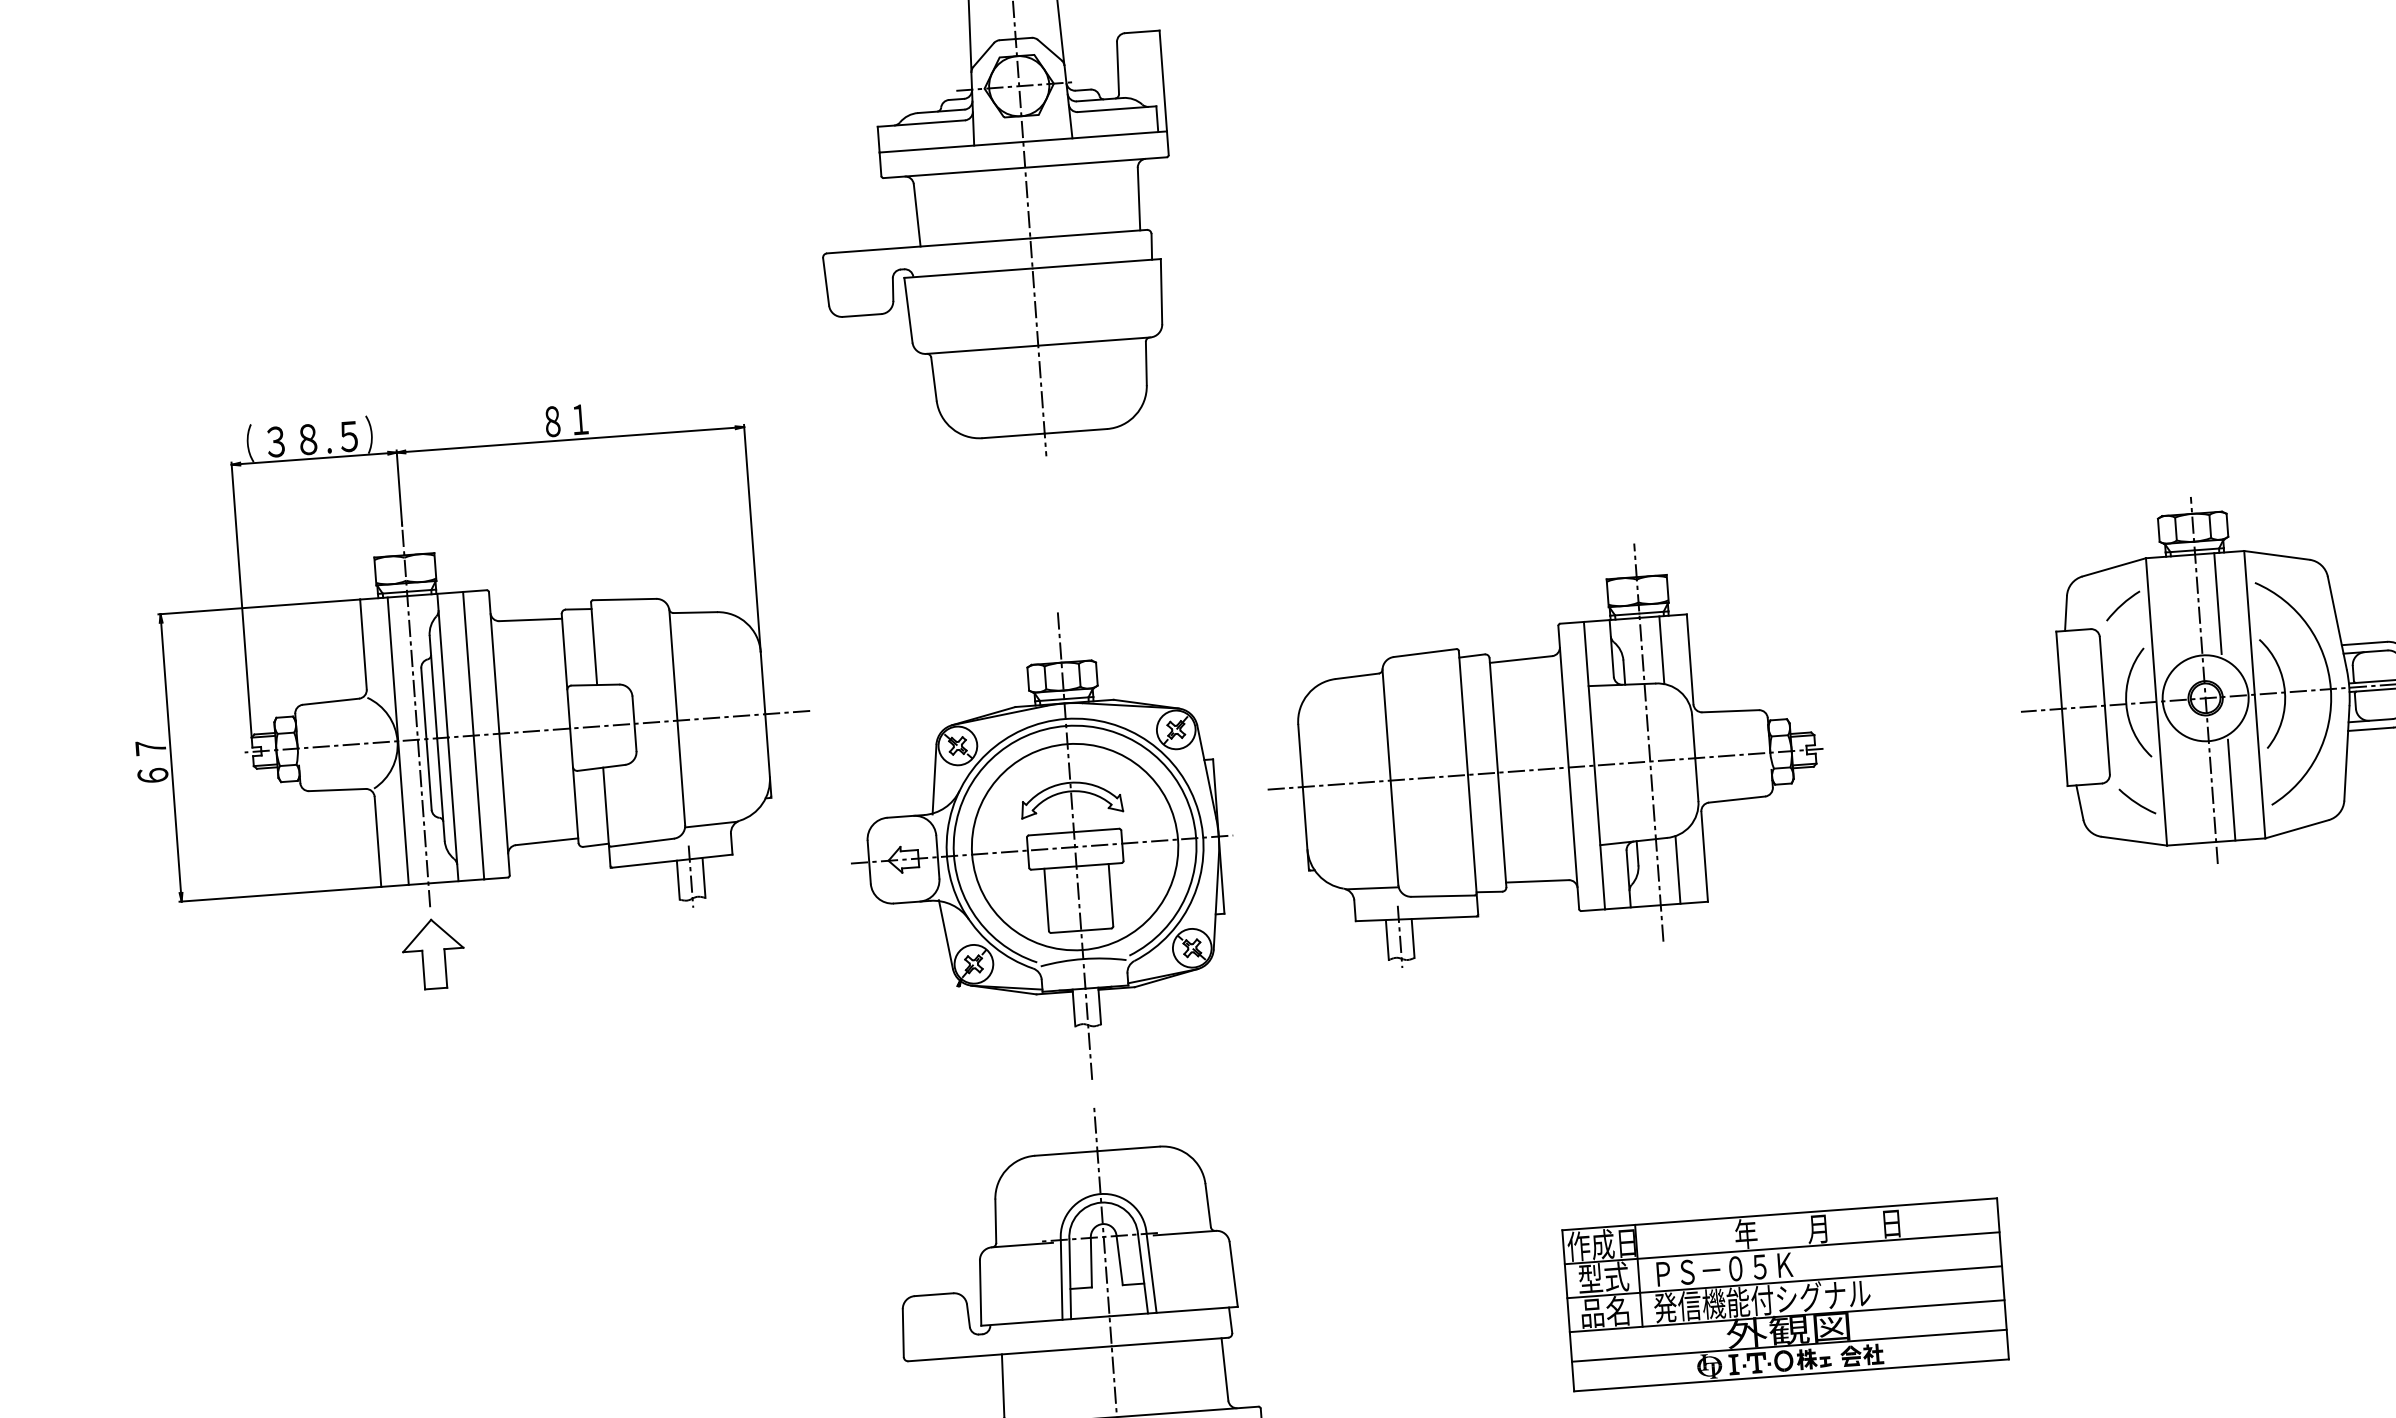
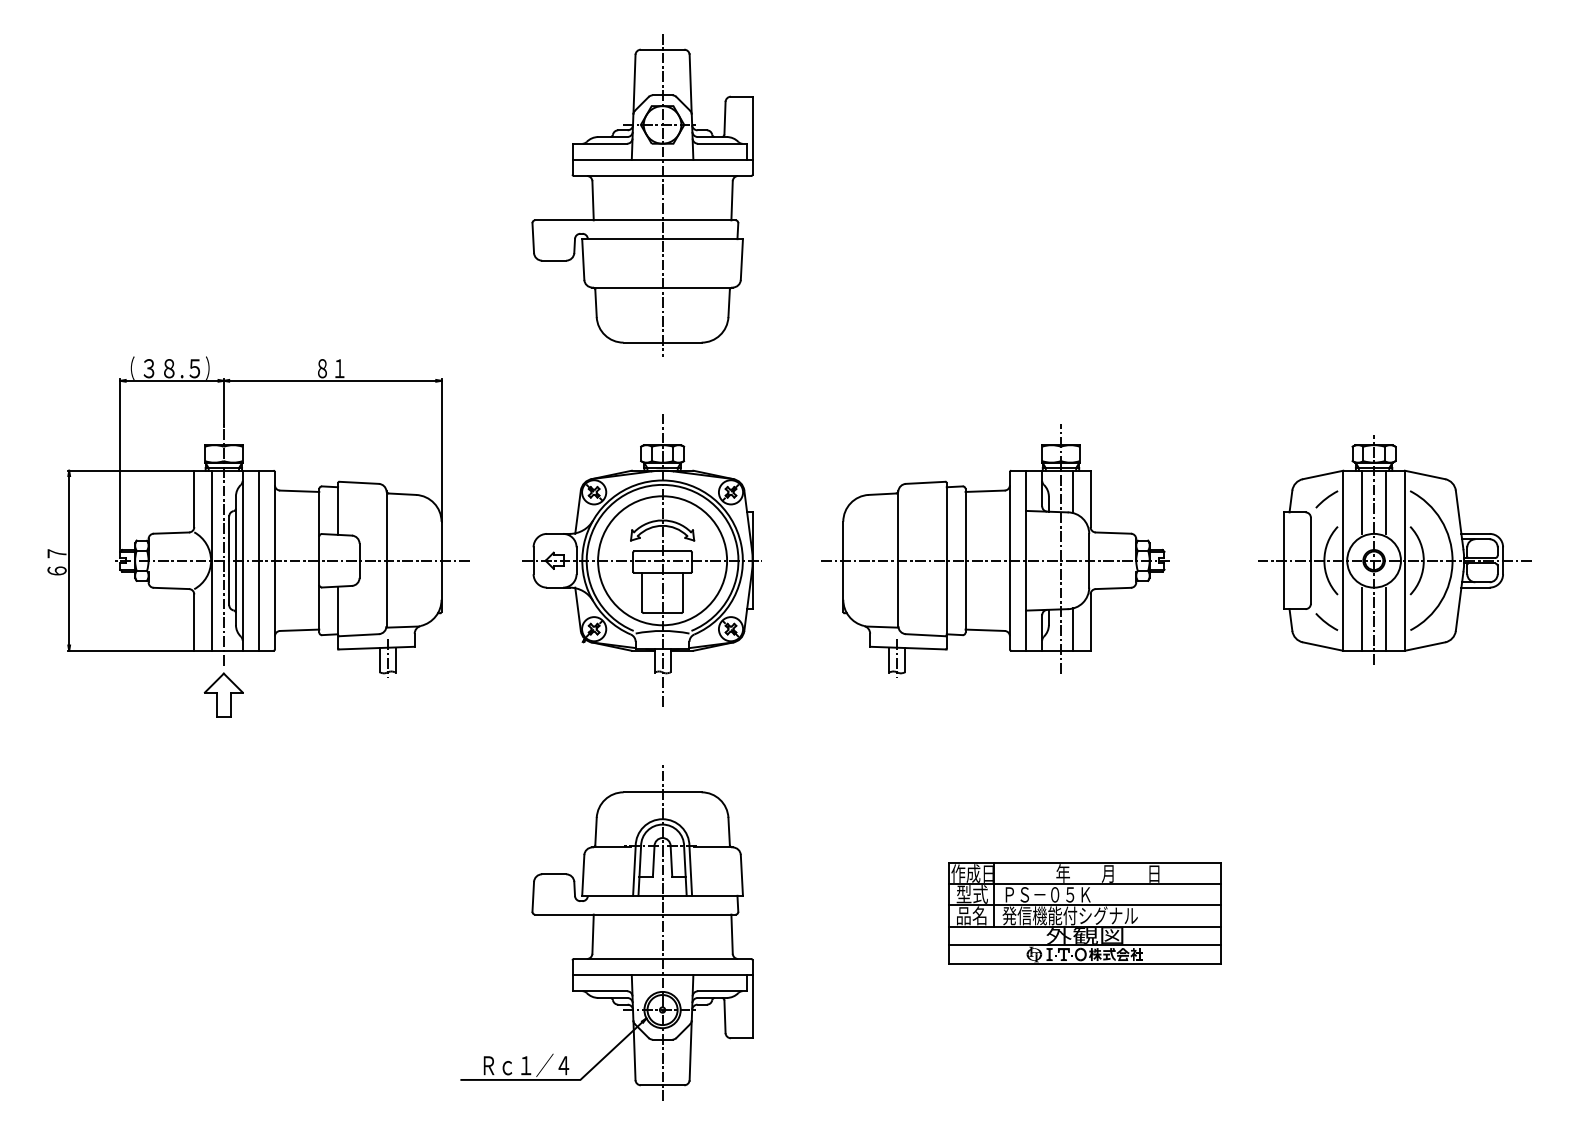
line: (2180, 605) -> (1362, 501), added
part: (470, 696) -> (258, 536), moved
part: (1544, 752) -> (995, 550), moved
line: (2193, 791) -> (1362, 618), added
part: (1041, 849) -> (641, 560), moved
fill: (1829, 1357) -> (1109, 954), added

